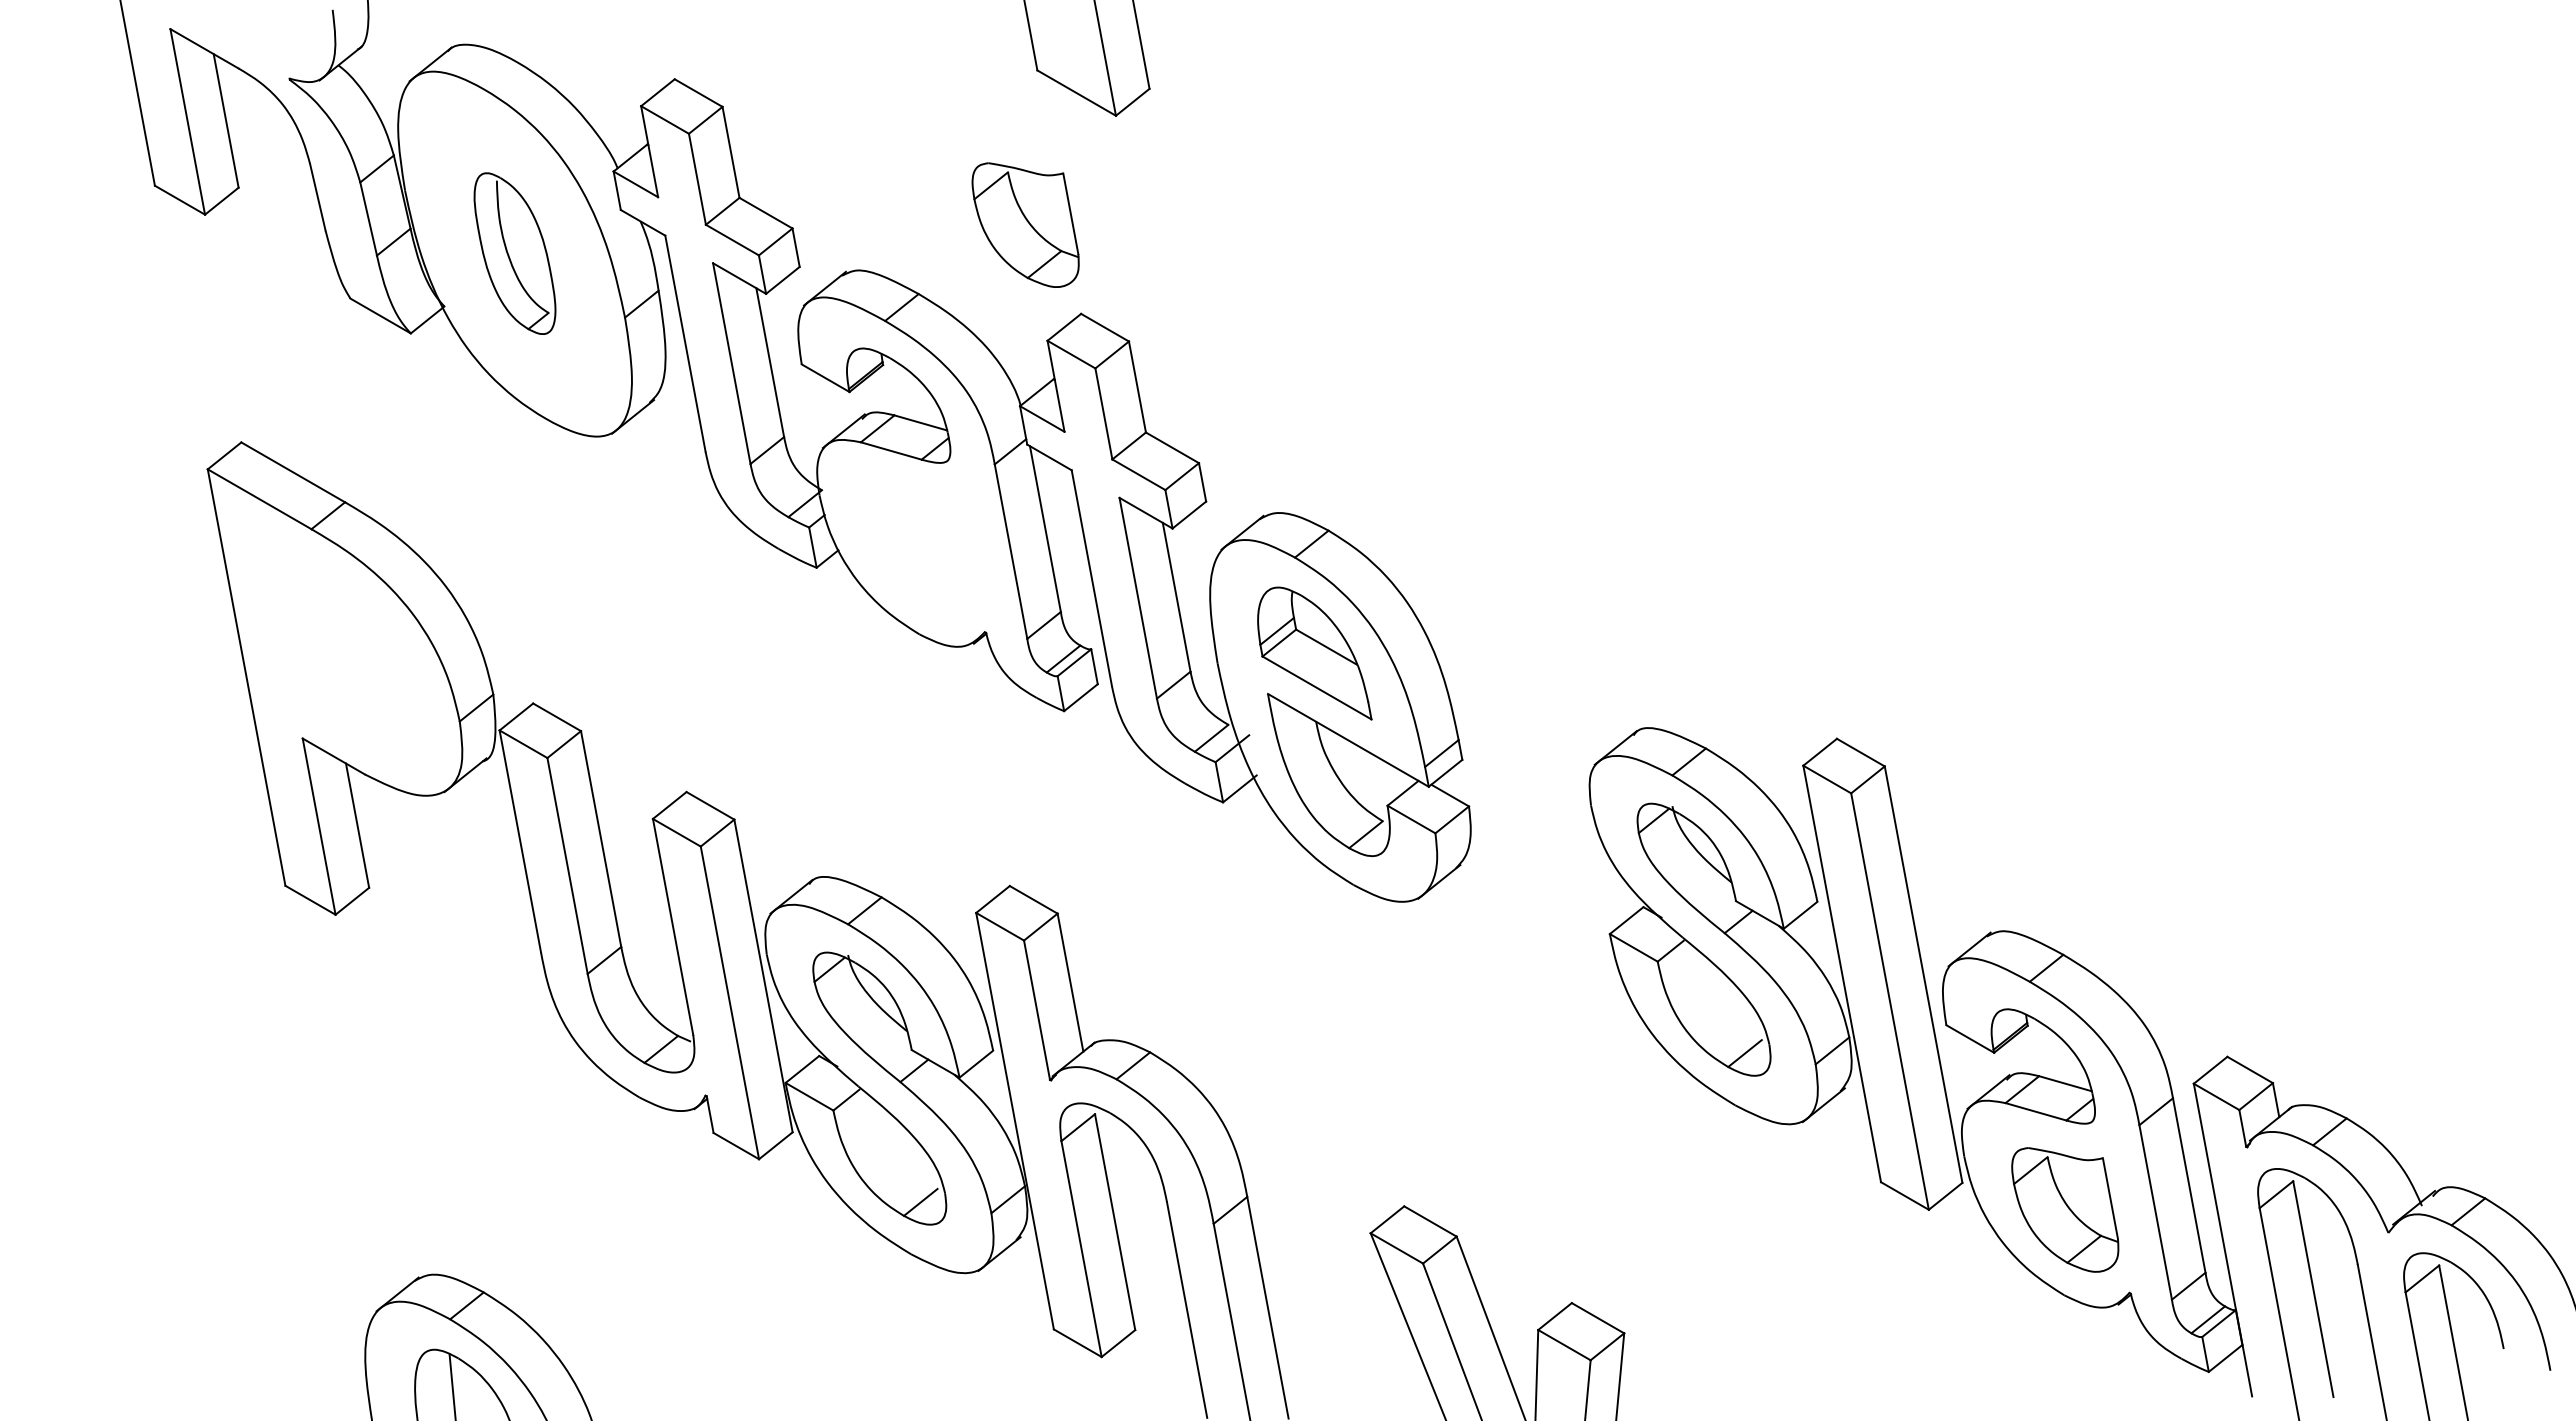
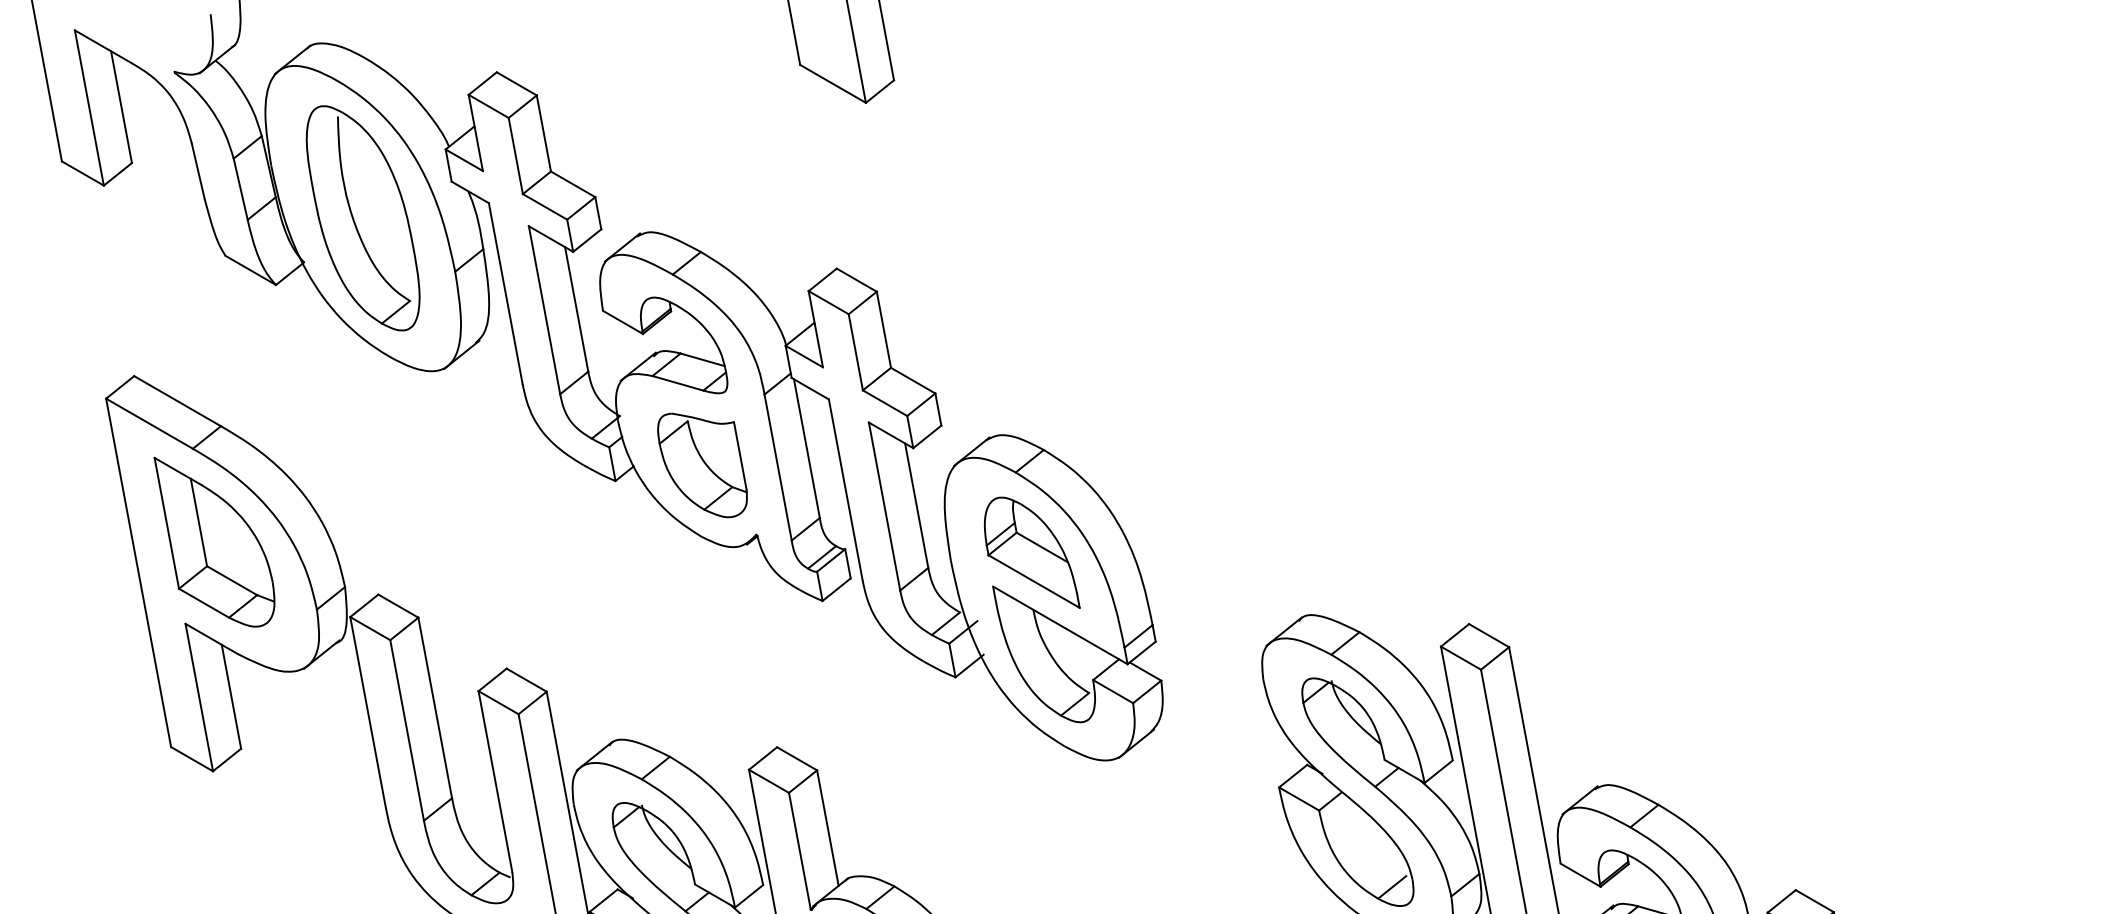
part: (1025, 224) -> (702, 464), moved
part: (514, 253) -> (362, 218), size x1.67
part: (336, 640) -> (213, 541), added

